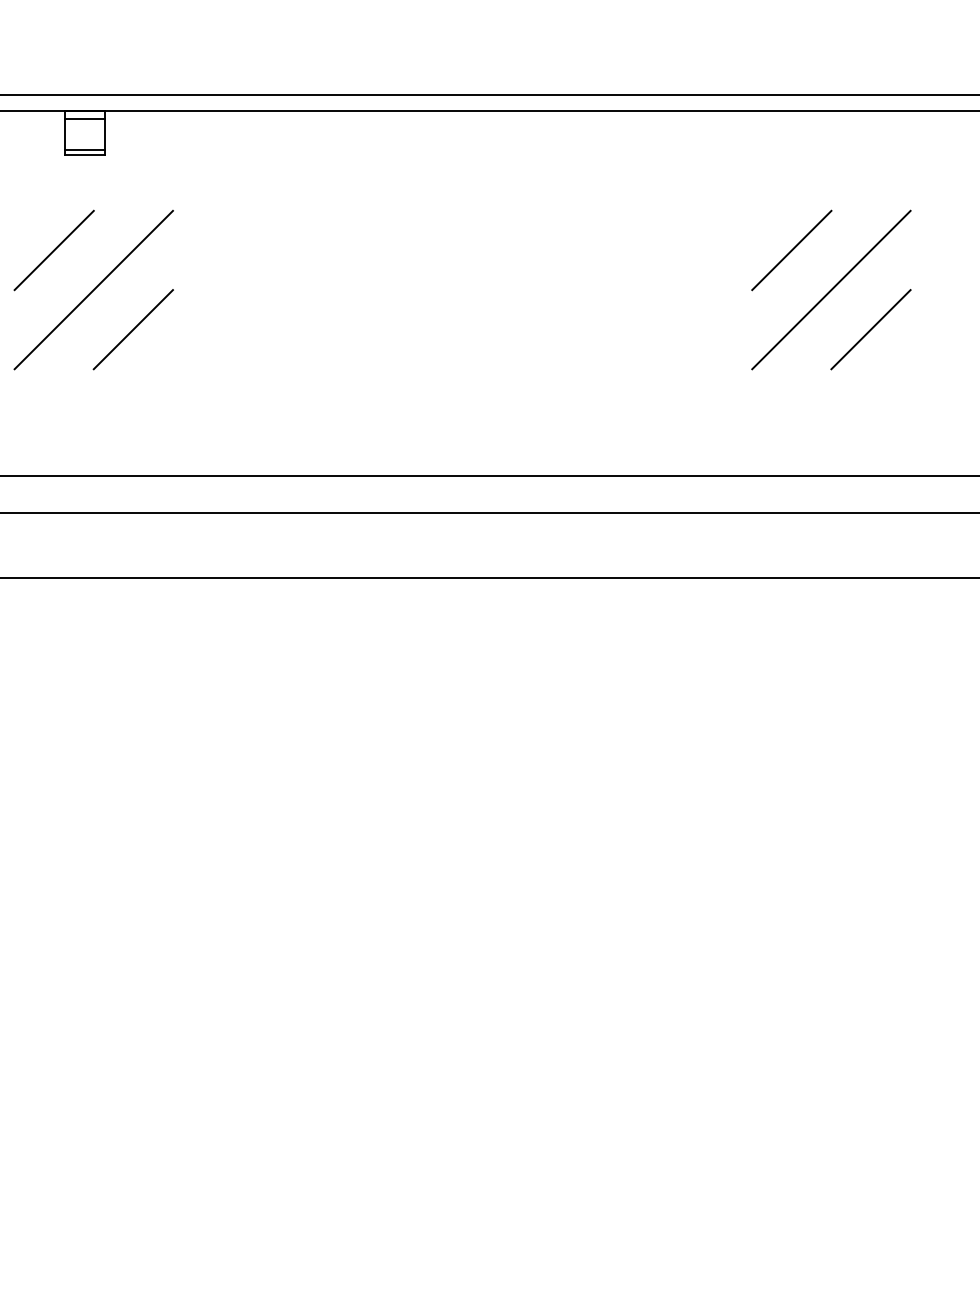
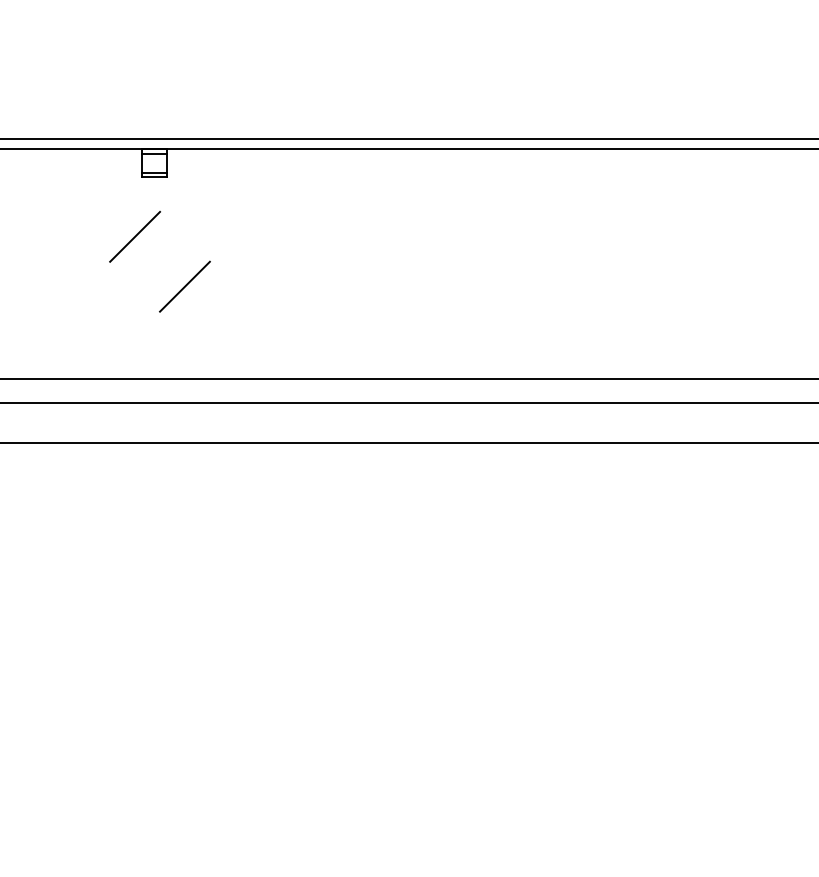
line: (791, 249) -> (599, 236), removed
line: (92, 289) -> (159, 261), removed
line: (830, 289) -> (624, 261), removed
line: (870, 329) -> (649, 286), removed

